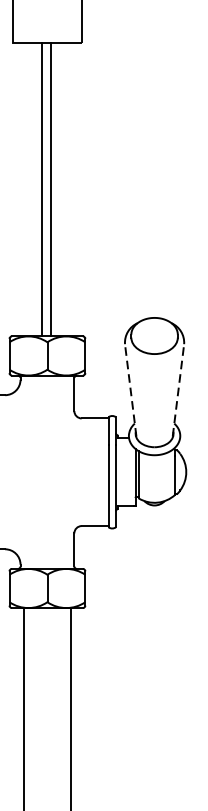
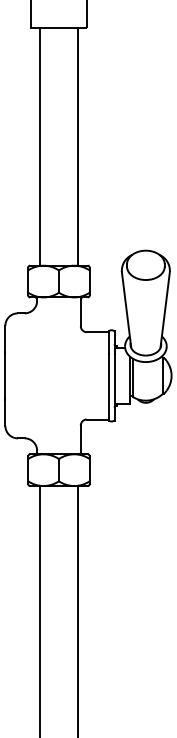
line: (41, 189) -> (77, 146), moved
line: (51, 189) -> (40, 146), moved
line: (130, 390) -> (126, 309), dashed -> solid
line: (178, 390) -> (165, 309), dashed -> solid

